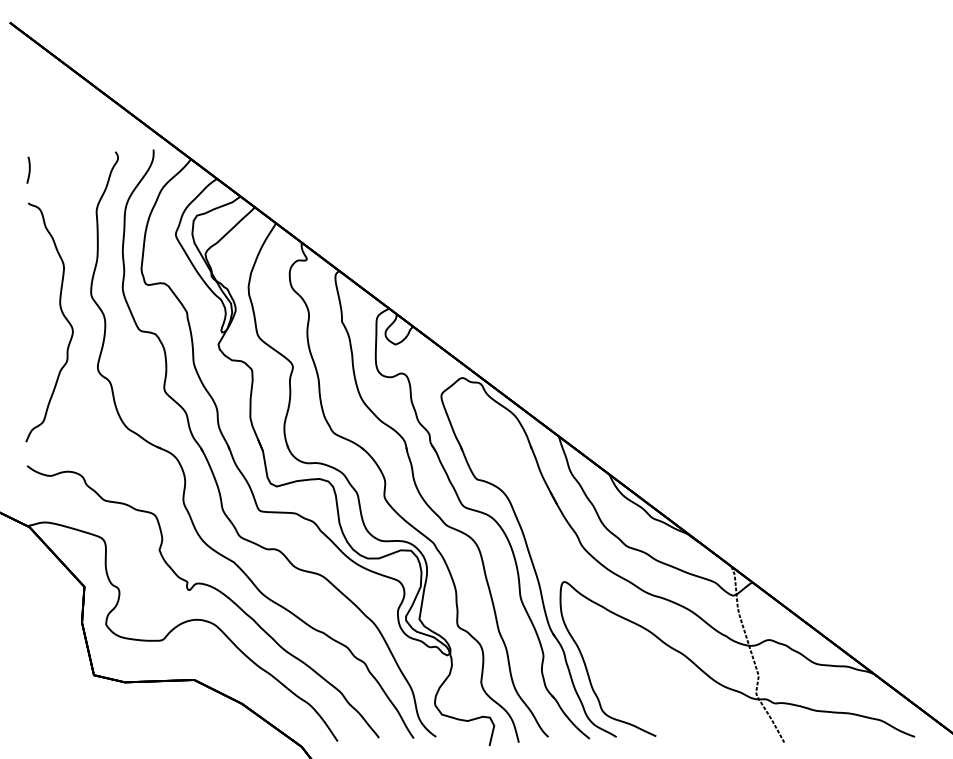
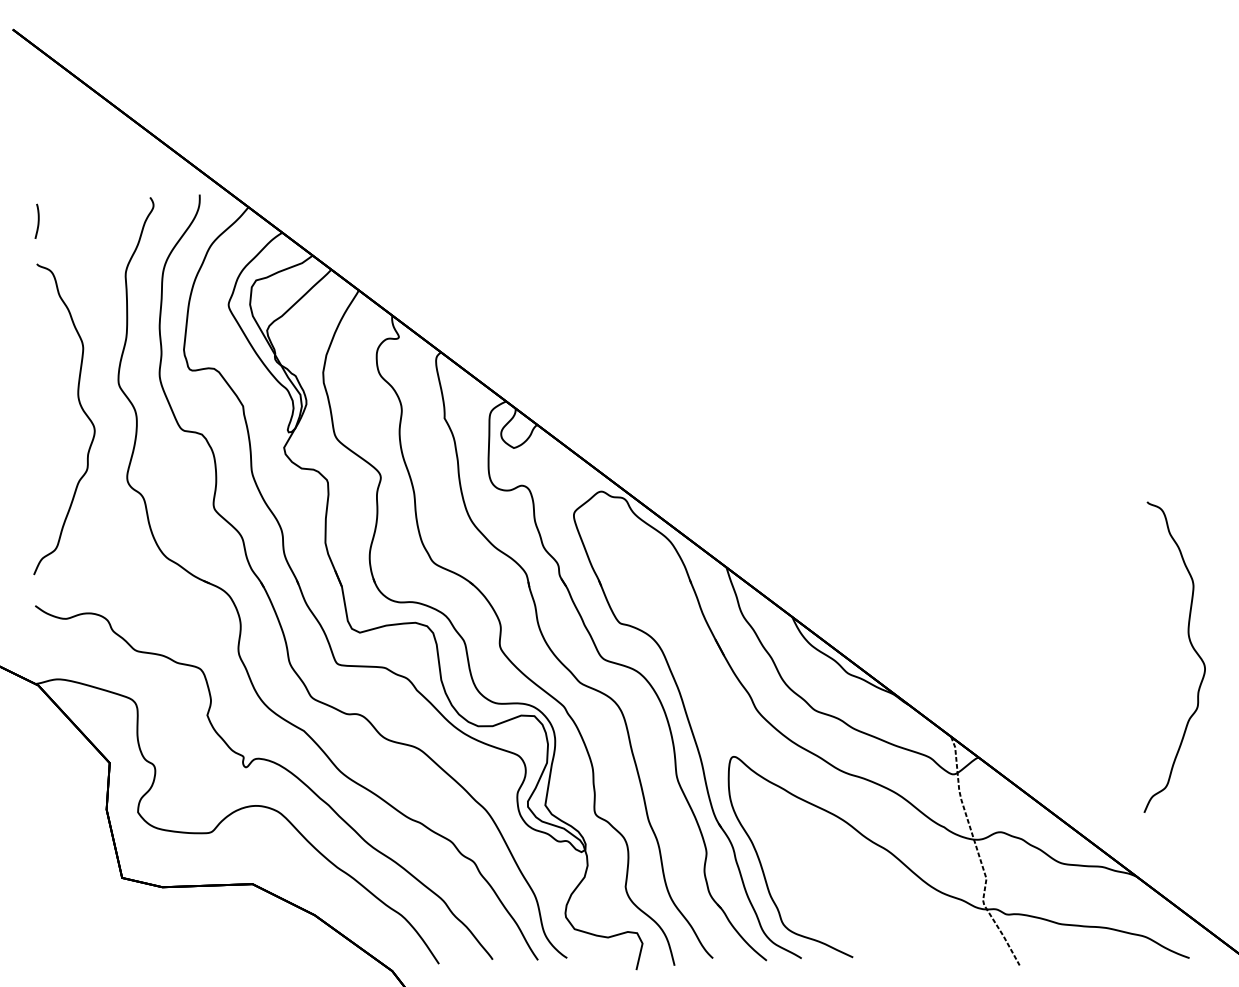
curve: (917, 499) -> (1192, 649), added

